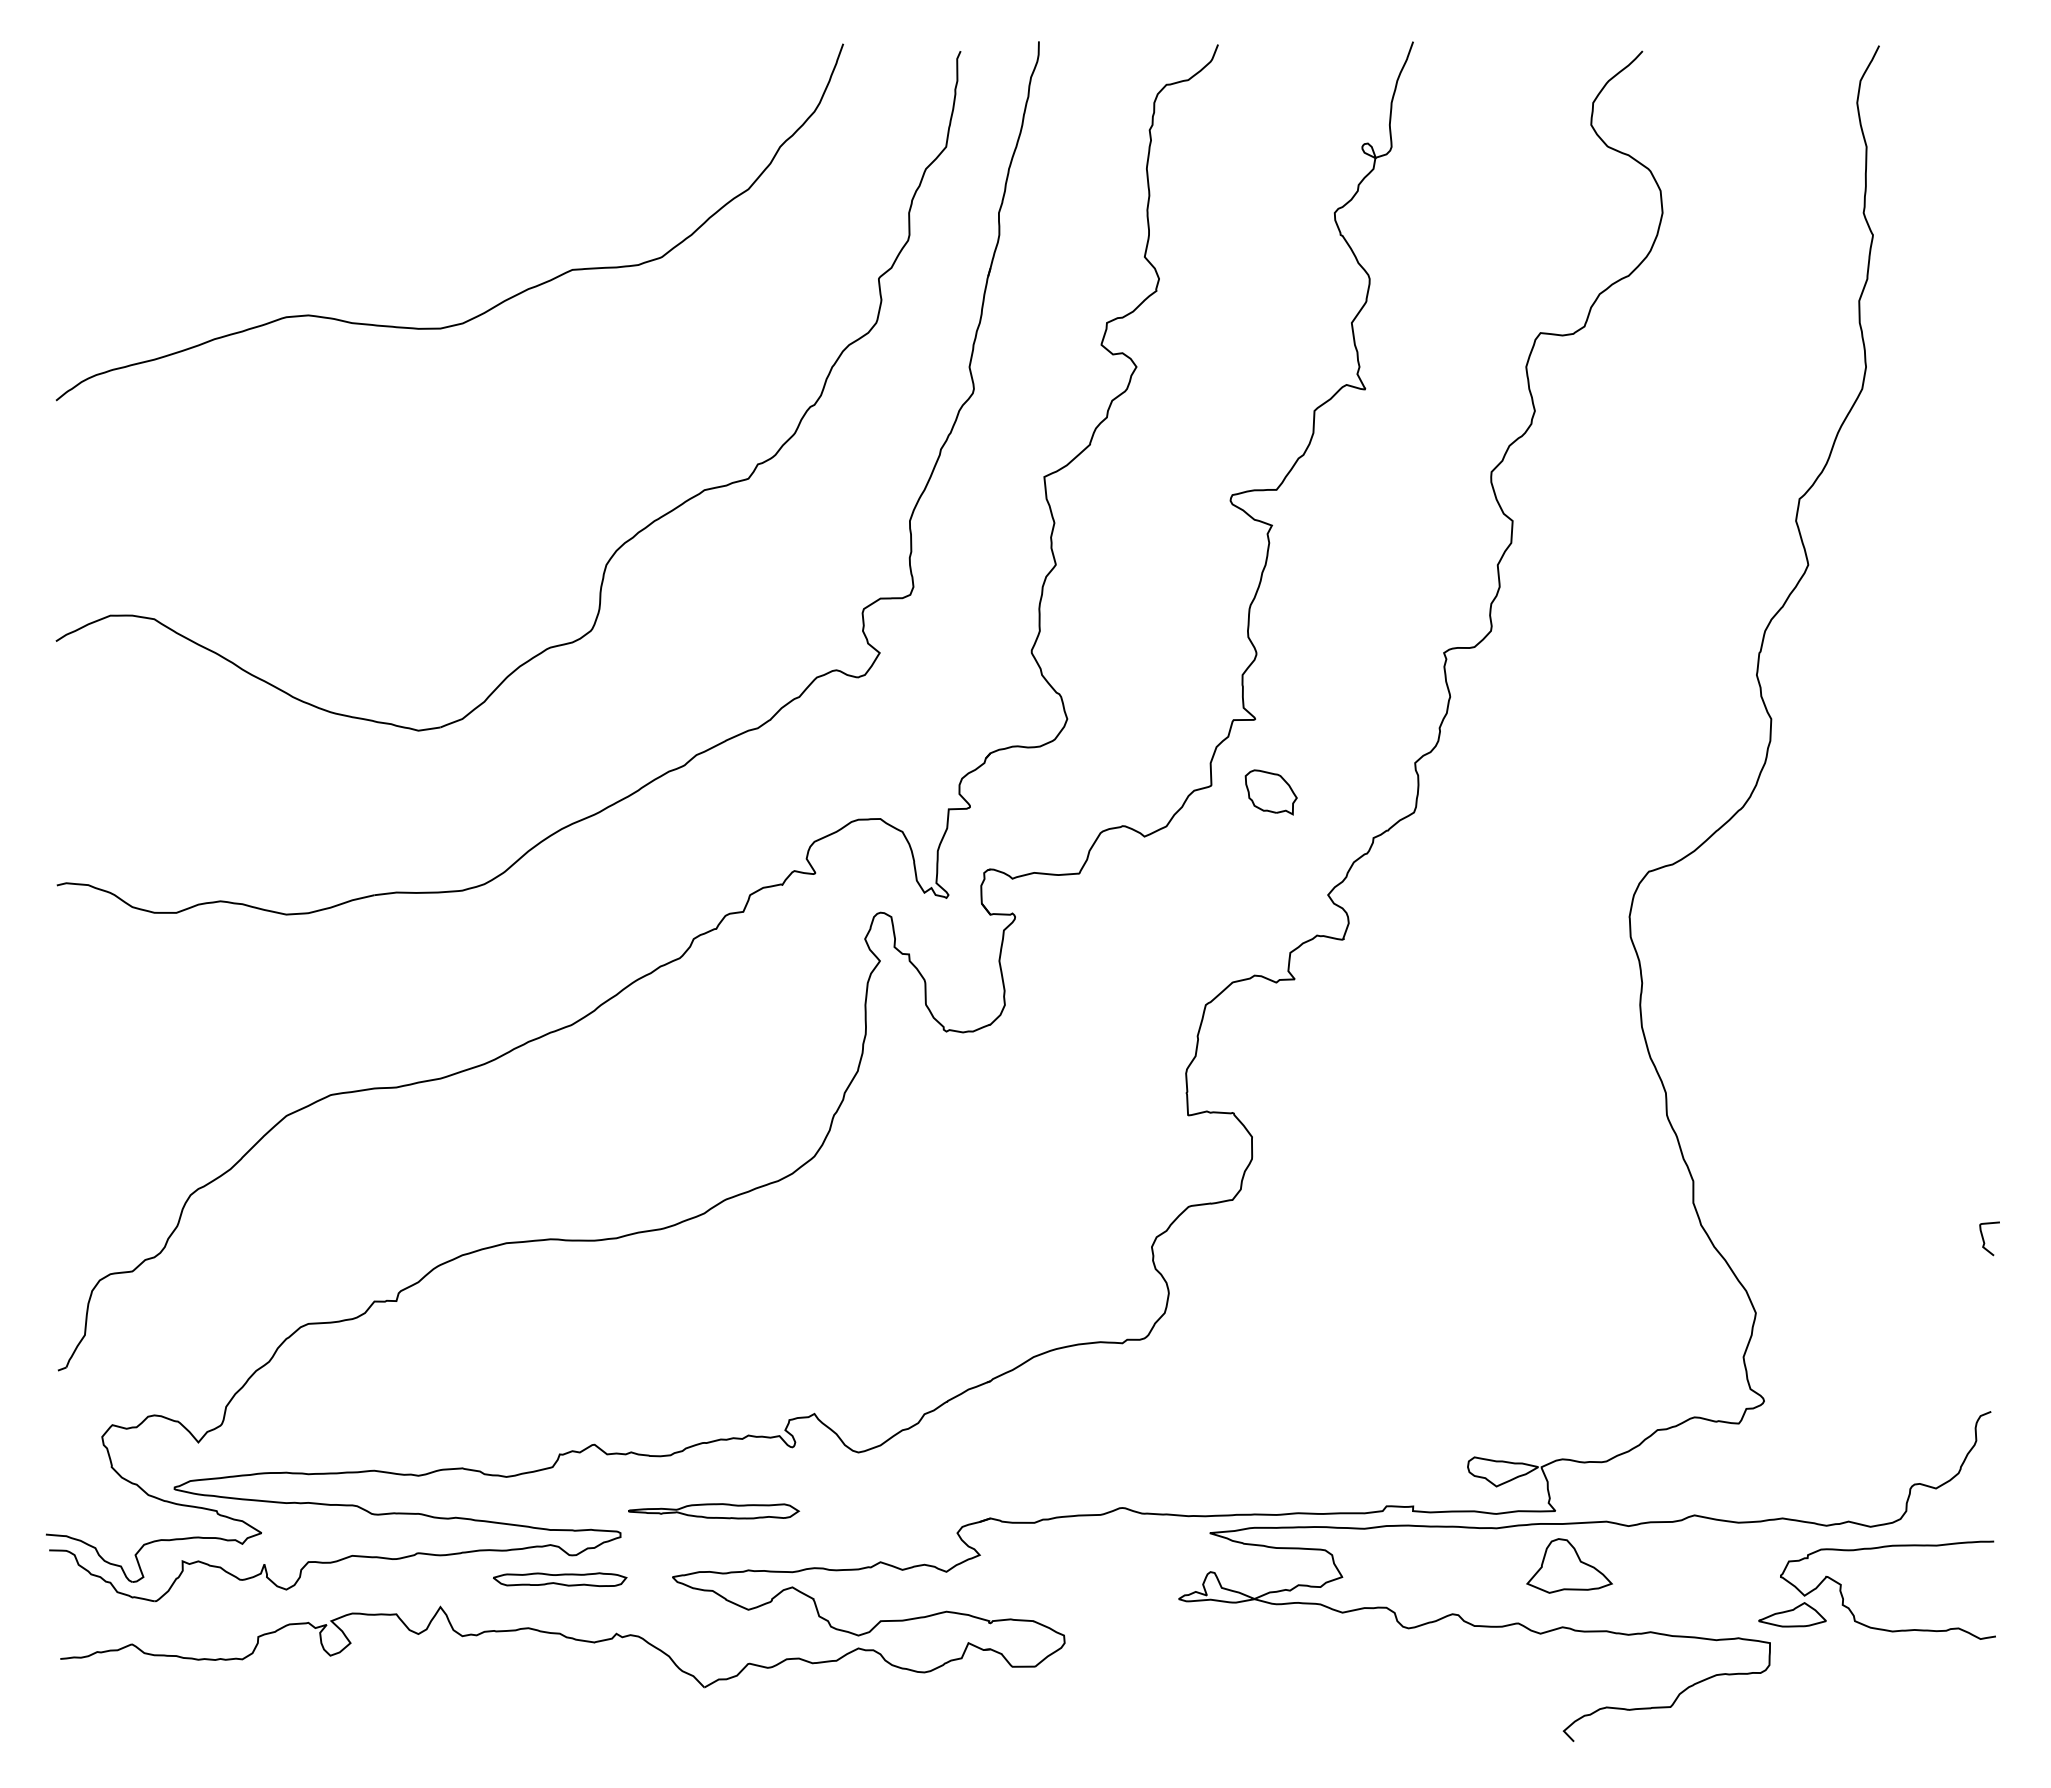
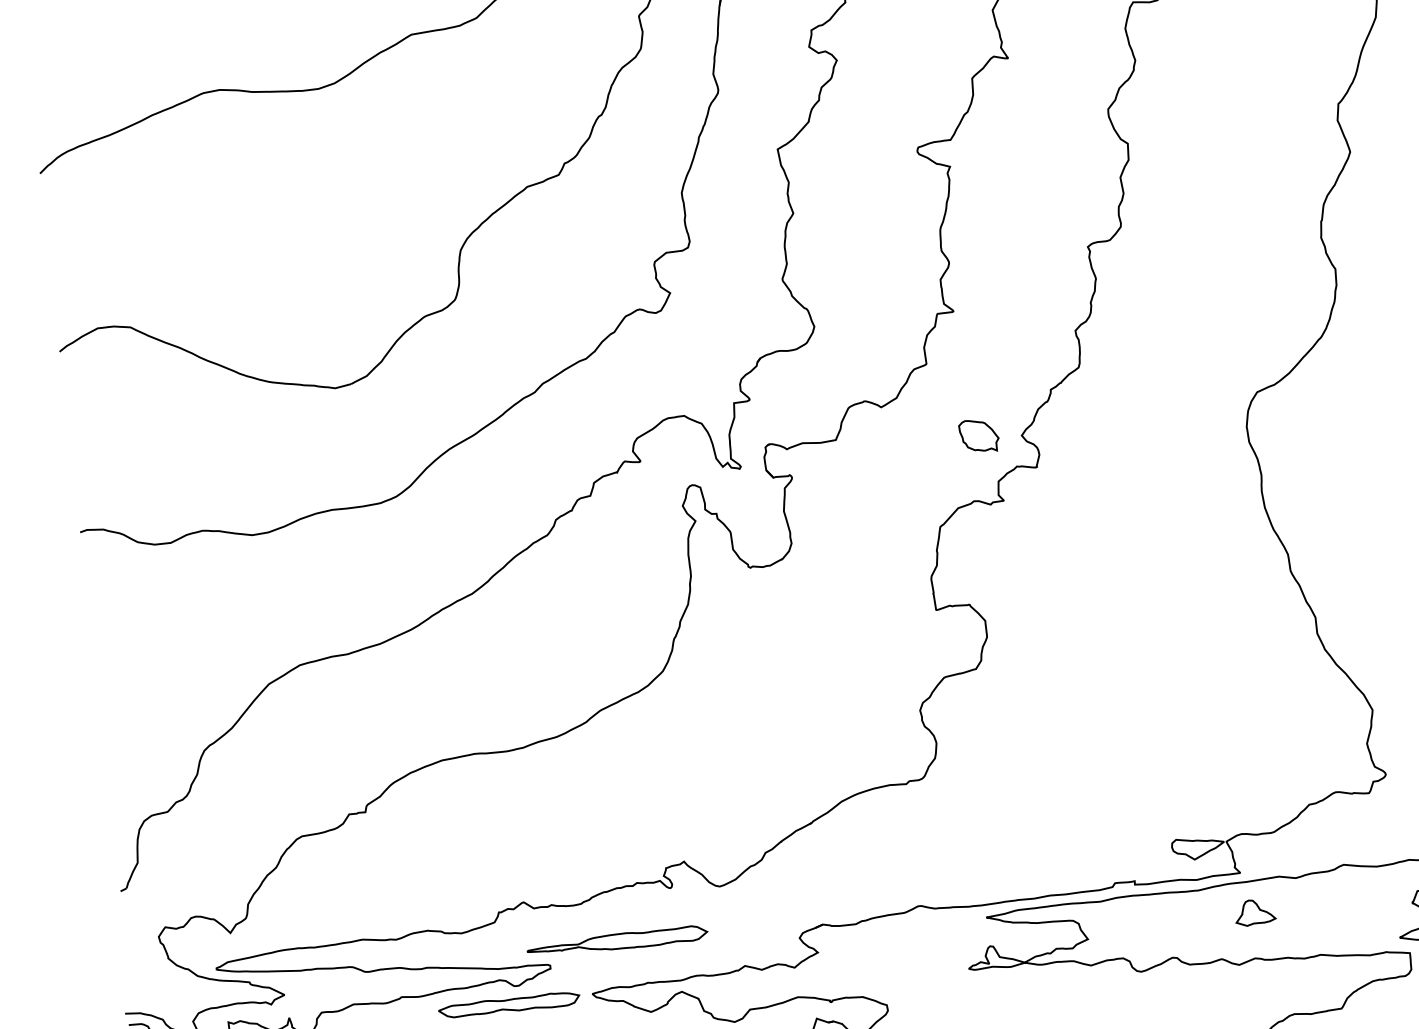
part: (1270, 792) -> (978, 436), moved
part: (713, 1511) -> (617, 942), size x1.43
part: (1568, 1565) -> (1254, 912), size x0.62
part: (559, 1579) -> (508, 1004), size x1.43

